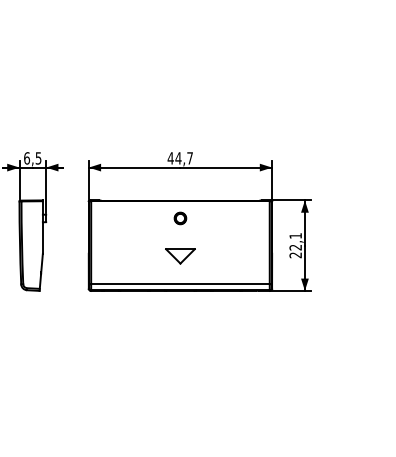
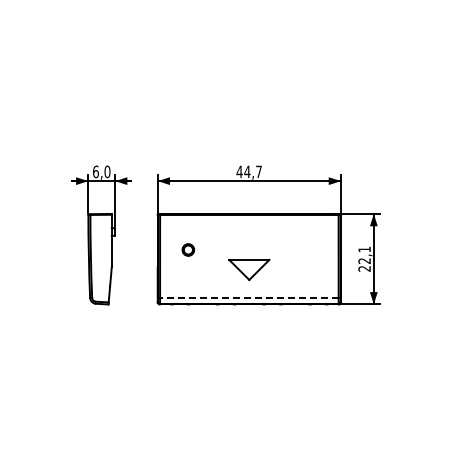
text: (38, 157) -> (107, 171), 6,5 -> 6,0
part: (180, 217) -> (188, 249), moved
part: (180, 255) -> (249, 269), size x1.4
line: (179, 283) -> (248, 297), solid -> dashed

